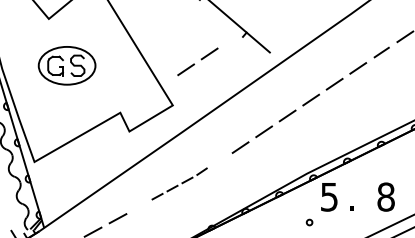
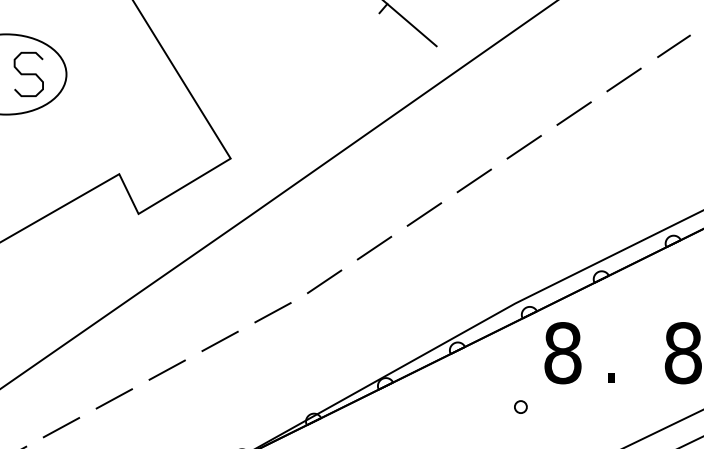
line: (200, 59) -> (289, 61), removed
part: (179, 183) -> (244, 324), size x1.67
text: (329, 196) -> (563, 351), 5 -> 8

